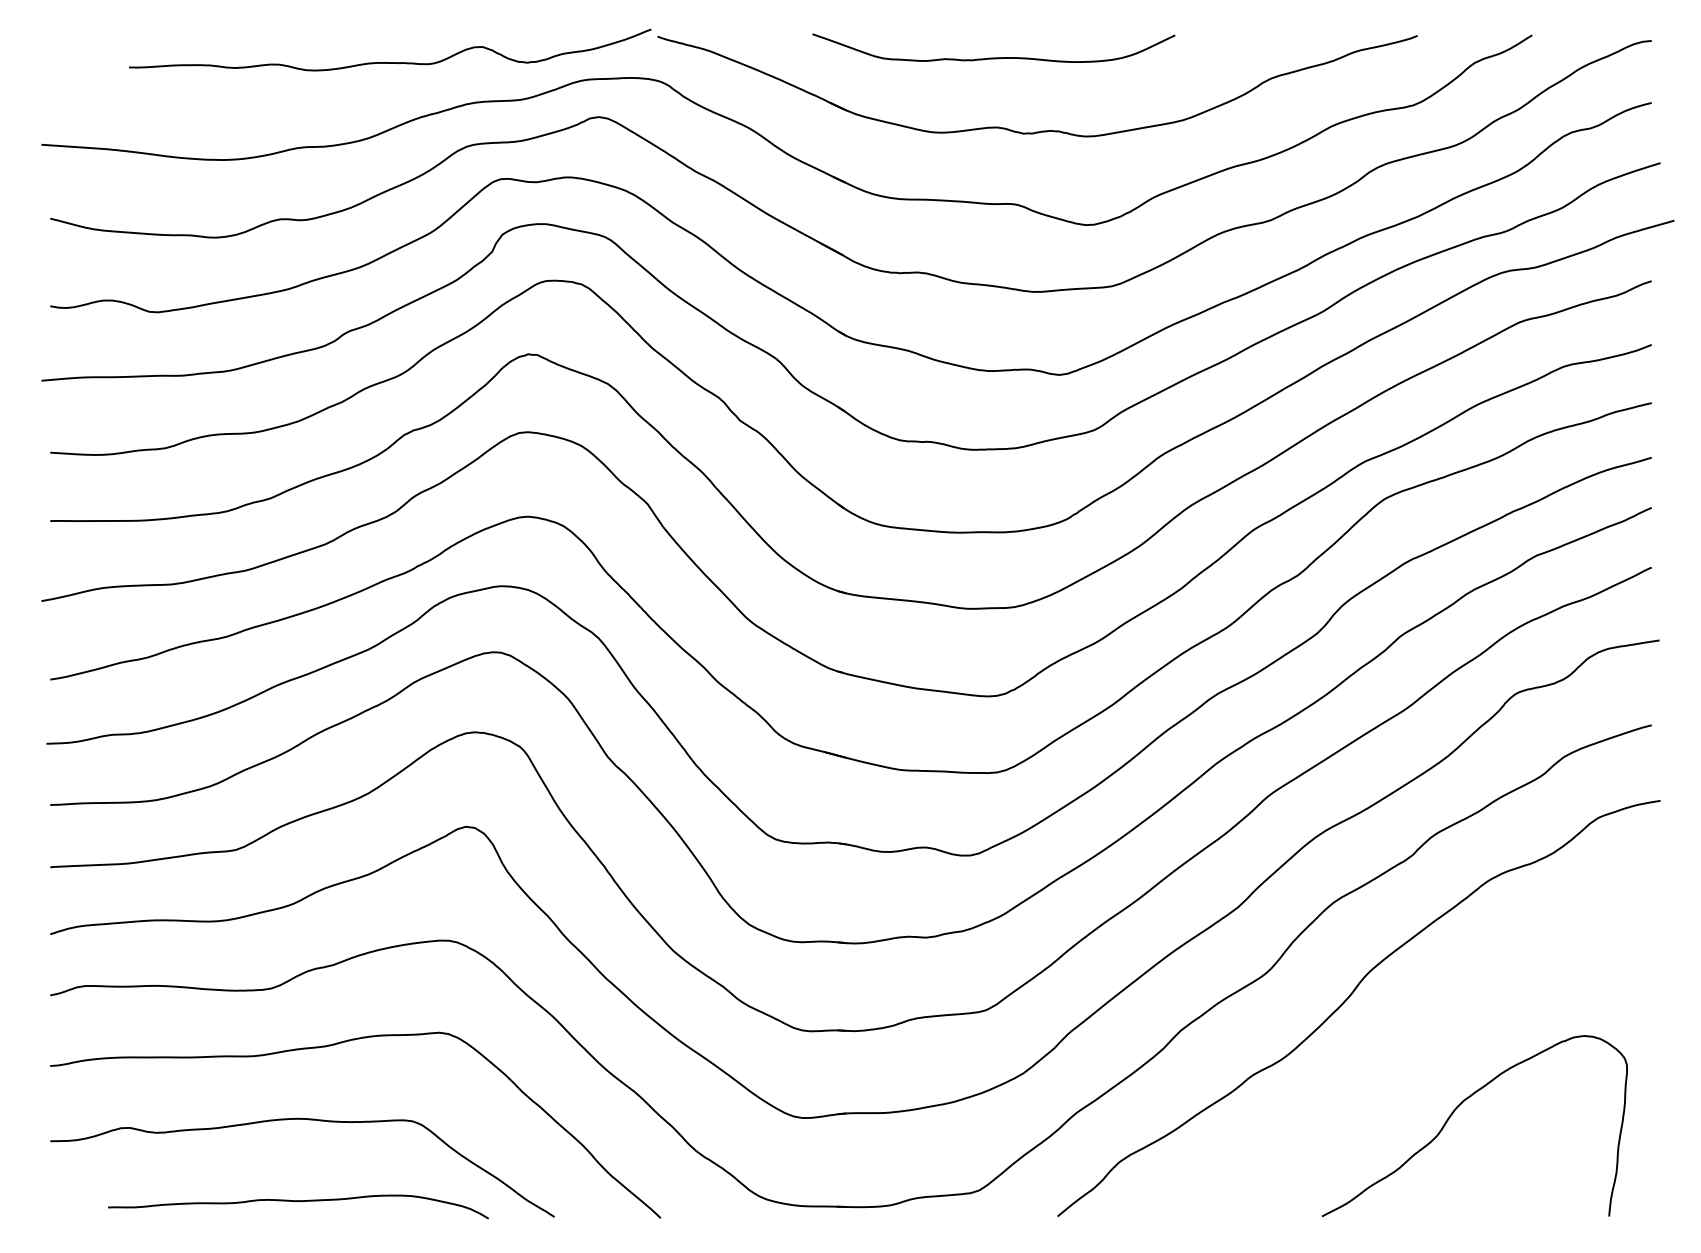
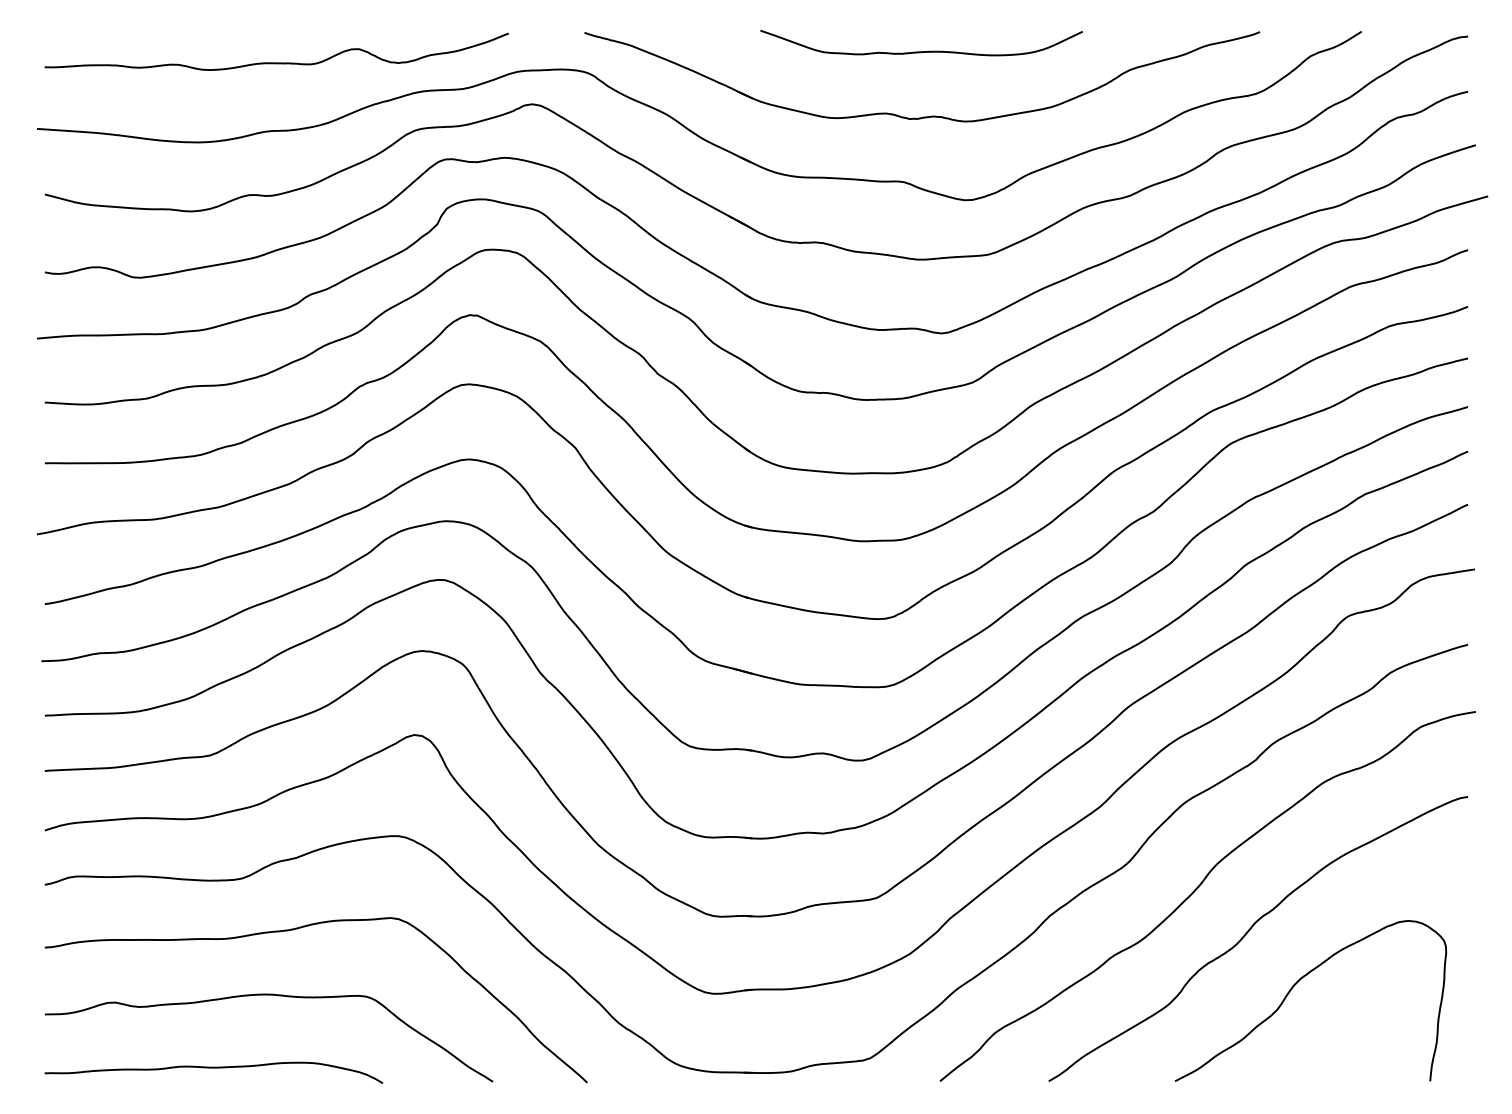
curve: (993, 57) -> (921, 51), moved
curve: (390, 62) -> (276, 62), moved
curve: (1404, 1049) -> (1248, 932), added
curve: (298, 1201) -> (213, 1068), moved

